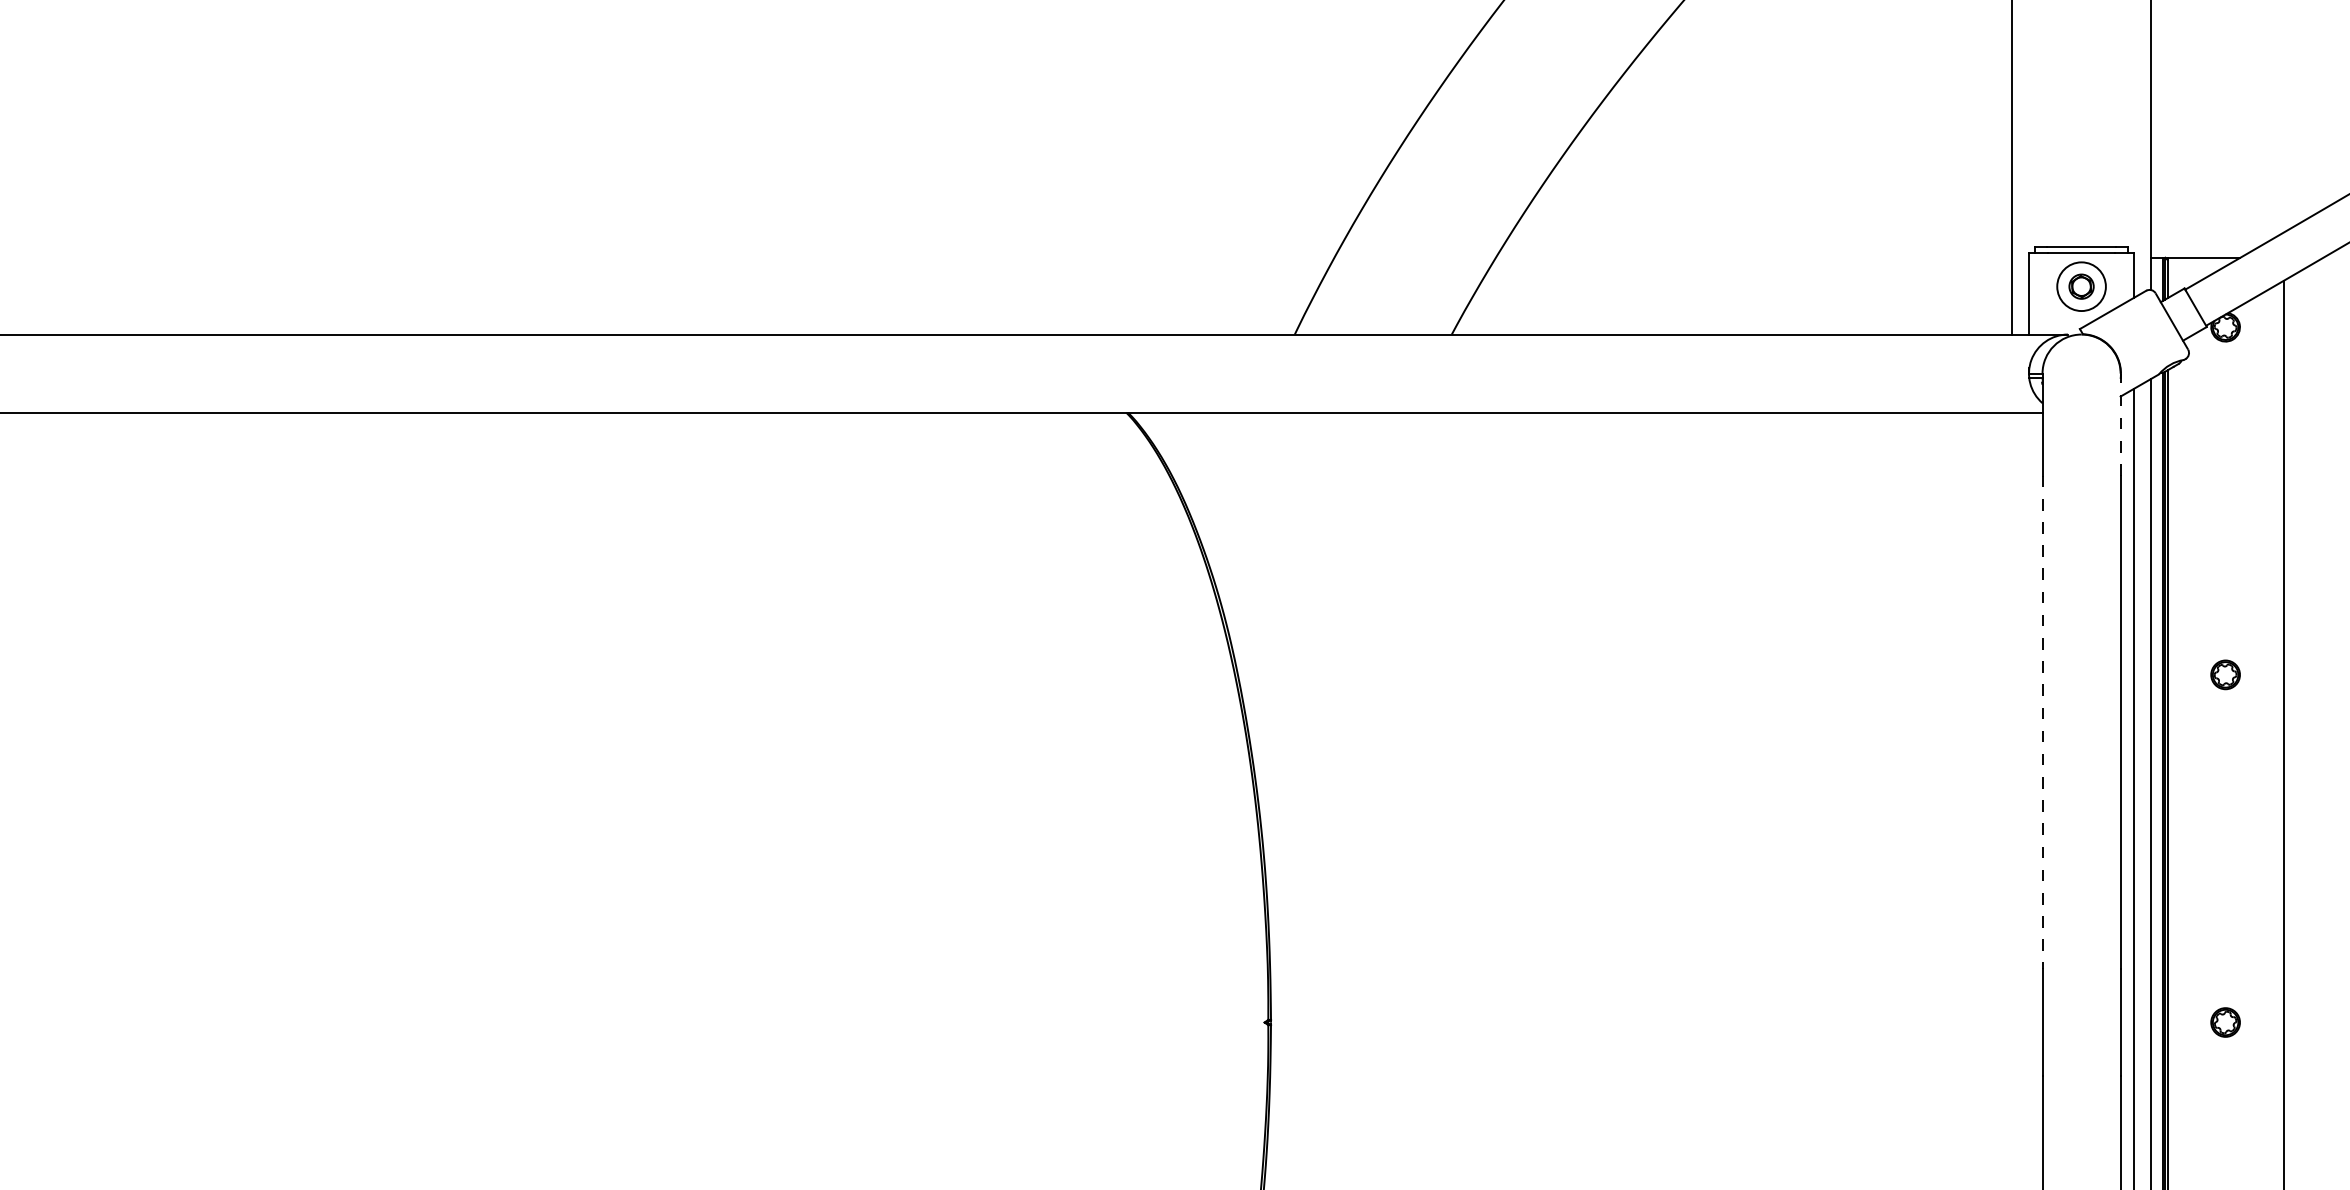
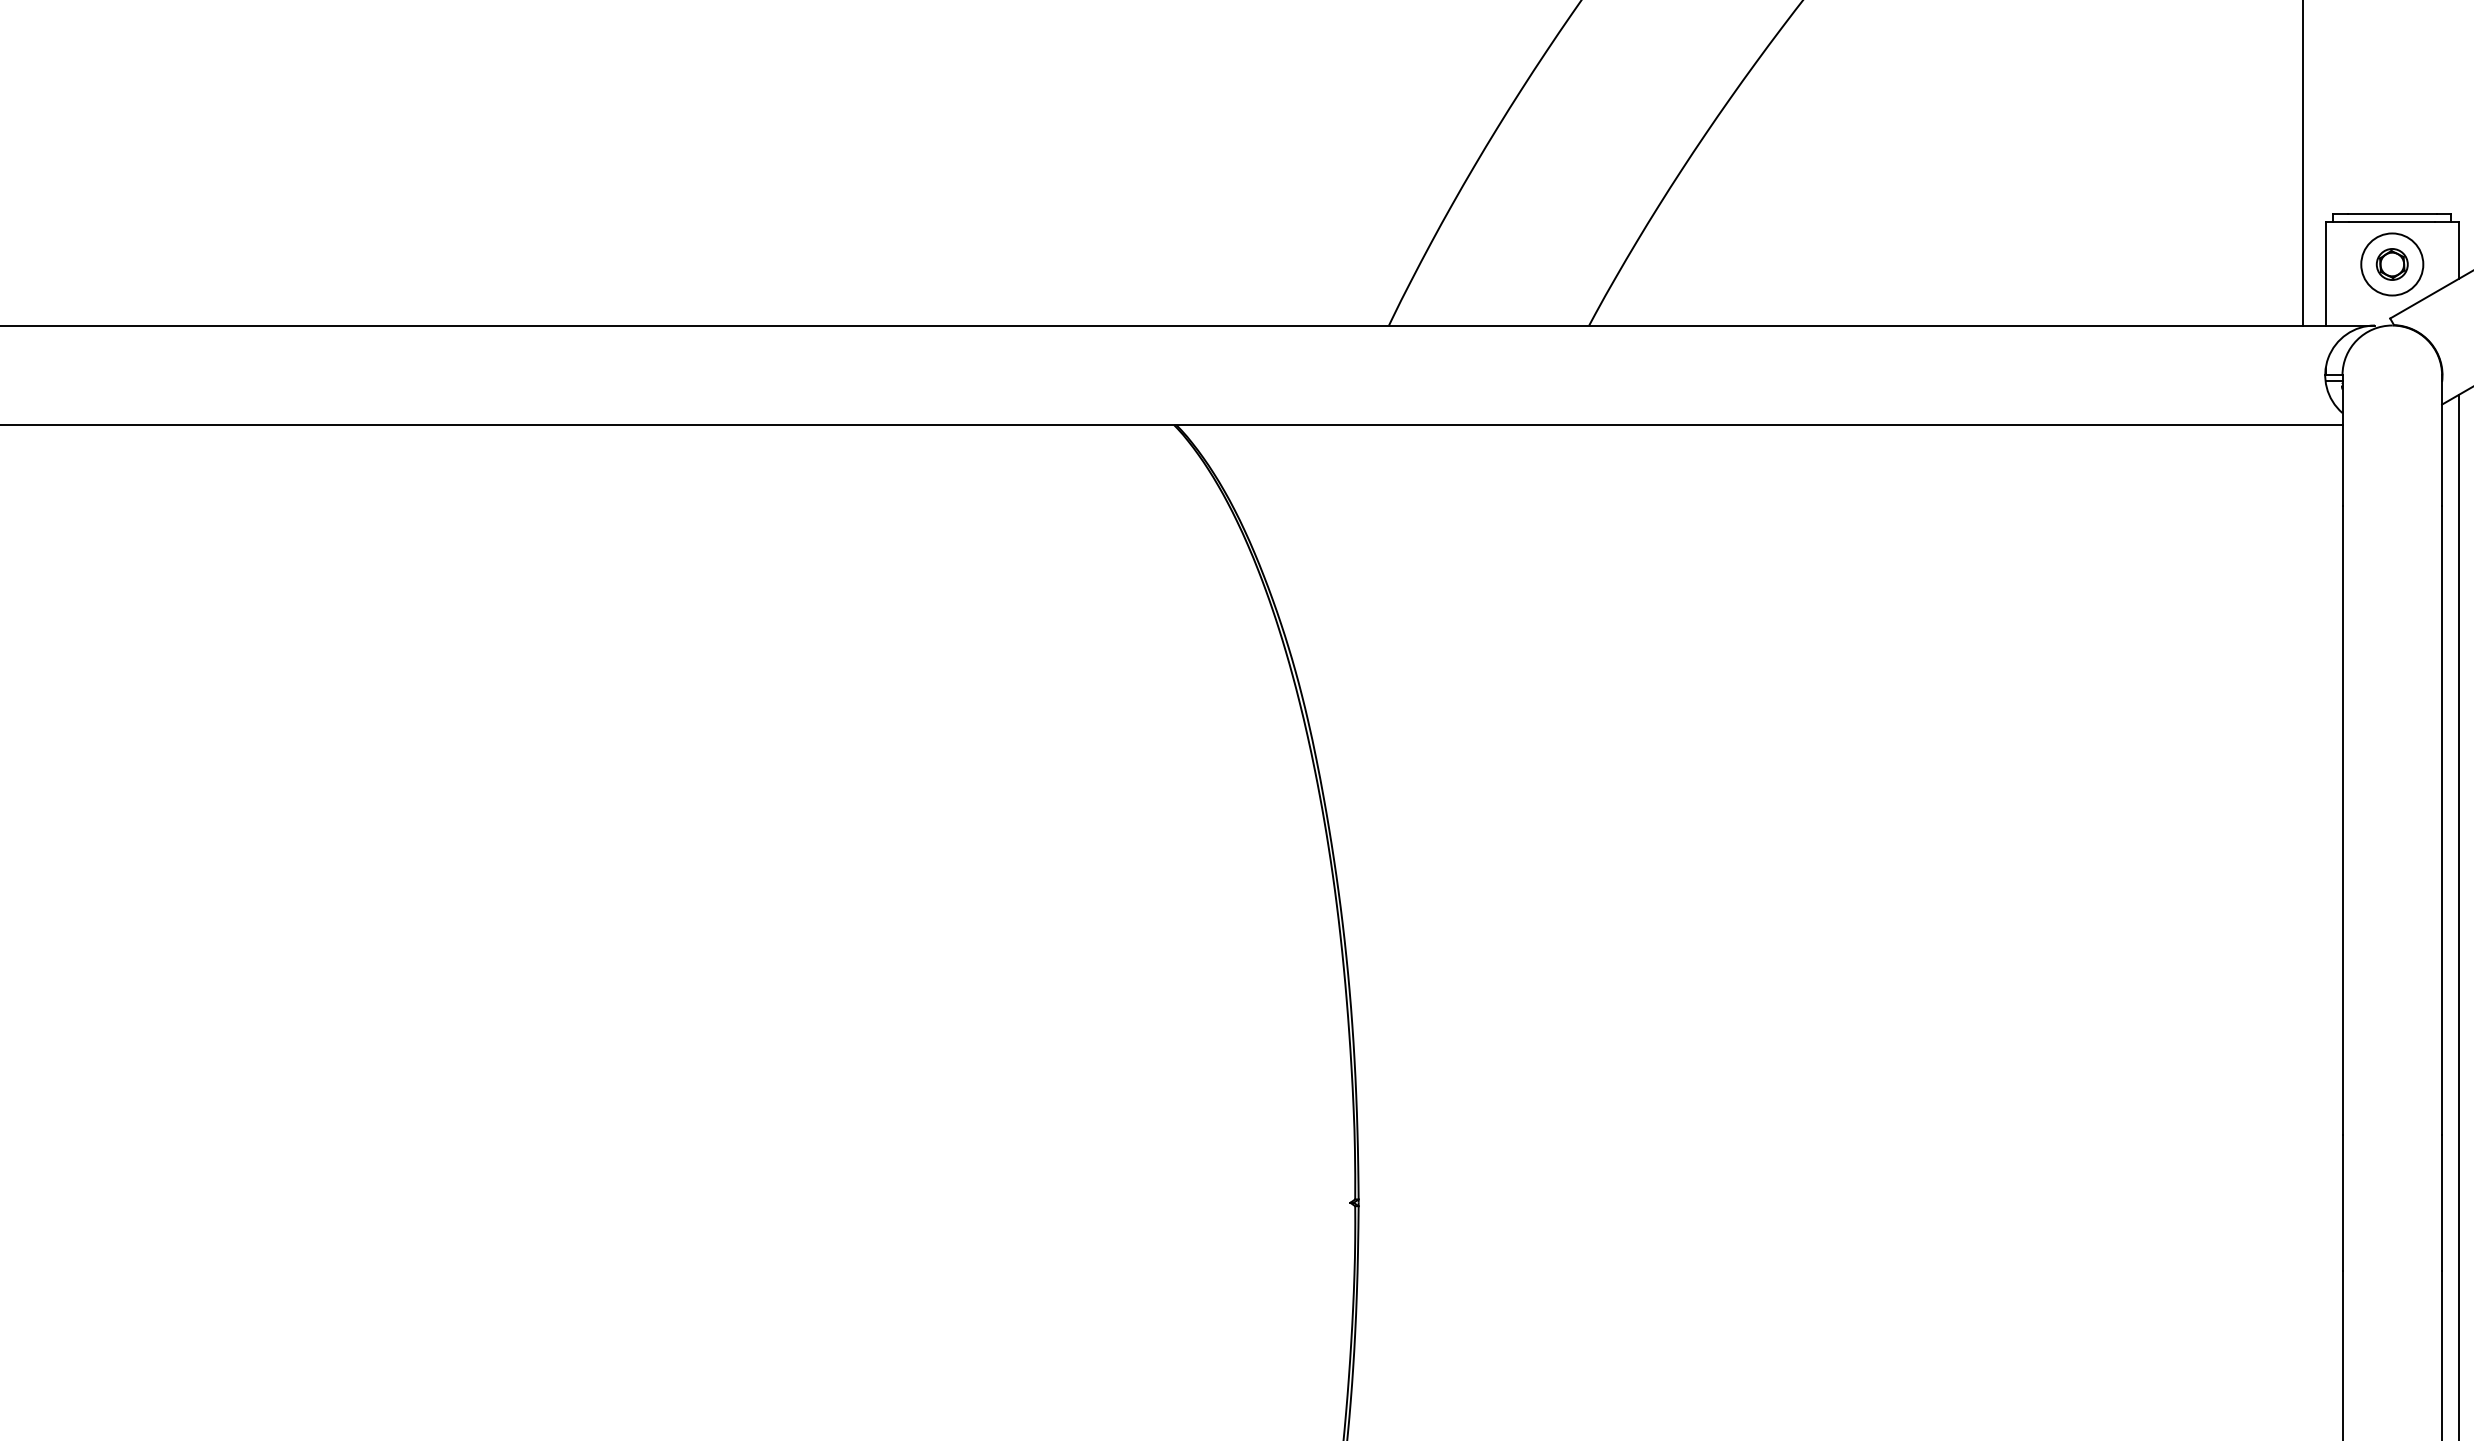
line: (2120, 424) -> (2441, 440), dashed -> solid
line: (2042, 722) -> (2342, 820), dashed -> solid

